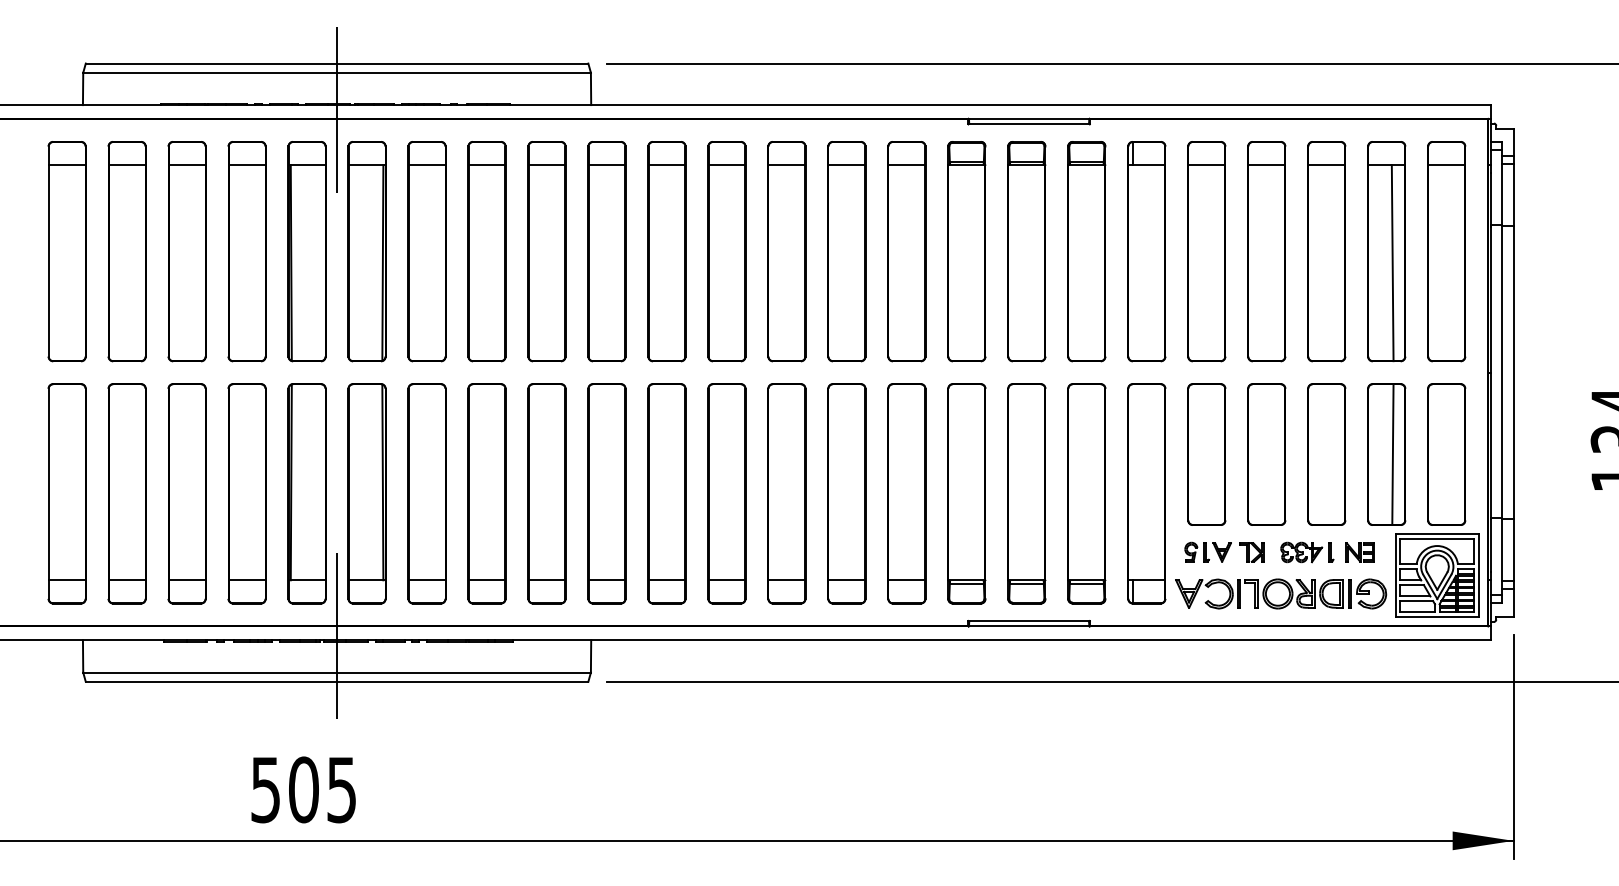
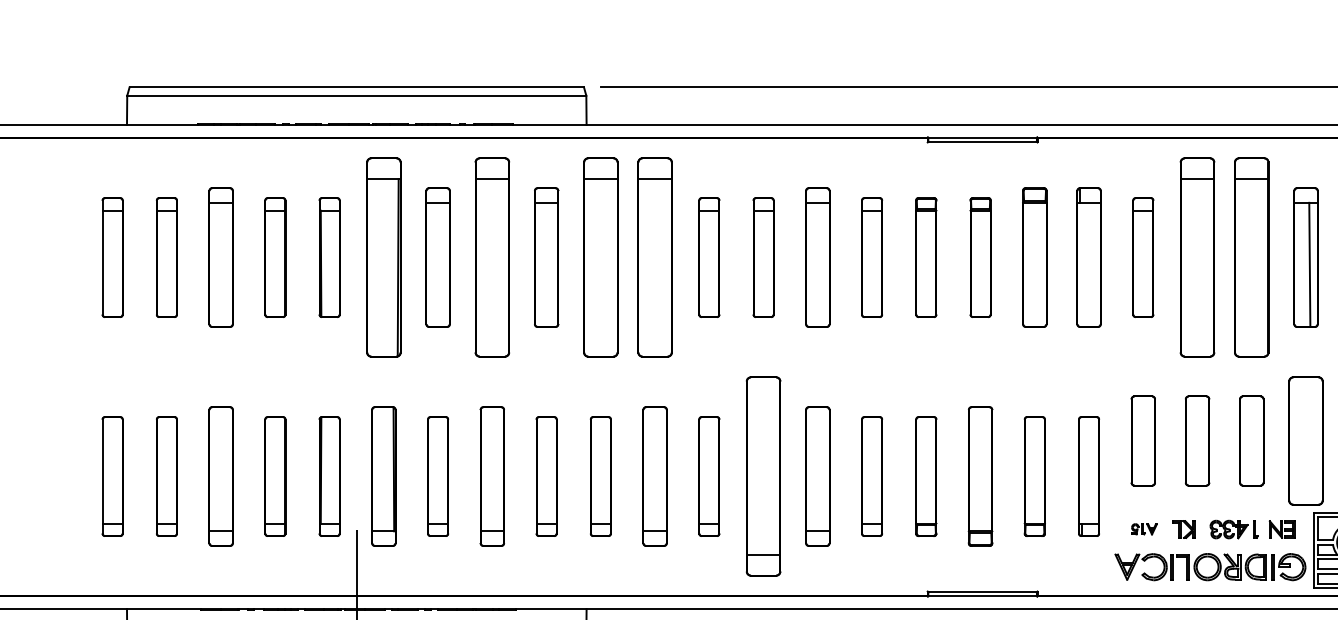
line: (337, 109) -> (357, 128), removed
part: (66, 251) -> (112, 257), size x0.6
part: (126, 251) -> (166, 257), size x0.6
part: (186, 251) -> (220, 257), size x0.7
part: (246, 251) -> (274, 257), size x0.6
part: (306, 251) -> (329, 257), size x0.6
part: (426, 251) -> (437, 257), size x0.7
part: (546, 251) -> (546, 257), size x0.7
part: (726, 251) -> (708, 257), size x0.6
part: (786, 251) -> (763, 257), size x0.6
part: (846, 251) -> (817, 257), size x0.7
part: (906, 251) -> (871, 257), size x0.6
part: (966, 251) -> (925, 257), size x0.6
part: (1026, 251) -> (980, 257), size x0.6
part: (1086, 251) -> (1034, 257), size x0.7
part: (1146, 251) -> (1088, 257), size x0.7
part: (1206, 251) -> (1143, 257), size x0.6
part: (1386, 251) -> (1305, 257), size x0.7
part: (1206, 454) -> (1143, 440), size x0.7
part: (1266, 454) -> (1197, 440), size x0.7
part: (1326, 454) -> (1251, 440), size x0.7
line: (1392, 454) -> (1311, 440), removed
part: (66, 493) -> (112, 476), size x0.6
part: (126, 493) -> (166, 476), size x0.6
part: (186, 493) -> (220, 476), size x0.7
part: (246, 493) -> (274, 476), size x0.6
part: (306, 493) -> (329, 476), size x0.6
part: (366, 493) -> (383, 476), size x0.7
part: (426, 493) -> (437, 476), size x0.6
part: (486, 493) -> (491, 476), size x0.7
part: (546, 493) -> (546, 476), size x0.6
part: (606, 493) -> (600, 476), size x0.6
part: (666, 493) -> (654, 476), size x0.7
part: (726, 493) -> (708, 476), size x0.6
part: (846, 493) -> (817, 476), size x0.7
part: (906, 493) -> (871, 476), size x0.6
part: (966, 493) -> (925, 476), size x0.6
part: (1026, 493) -> (980, 476), size x0.7
part: (1086, 493) -> (1034, 476), size x0.6
part: (1146, 493) -> (1088, 476), size x0.6
part: (1207, 551) -> (1143, 528), size x0.6

